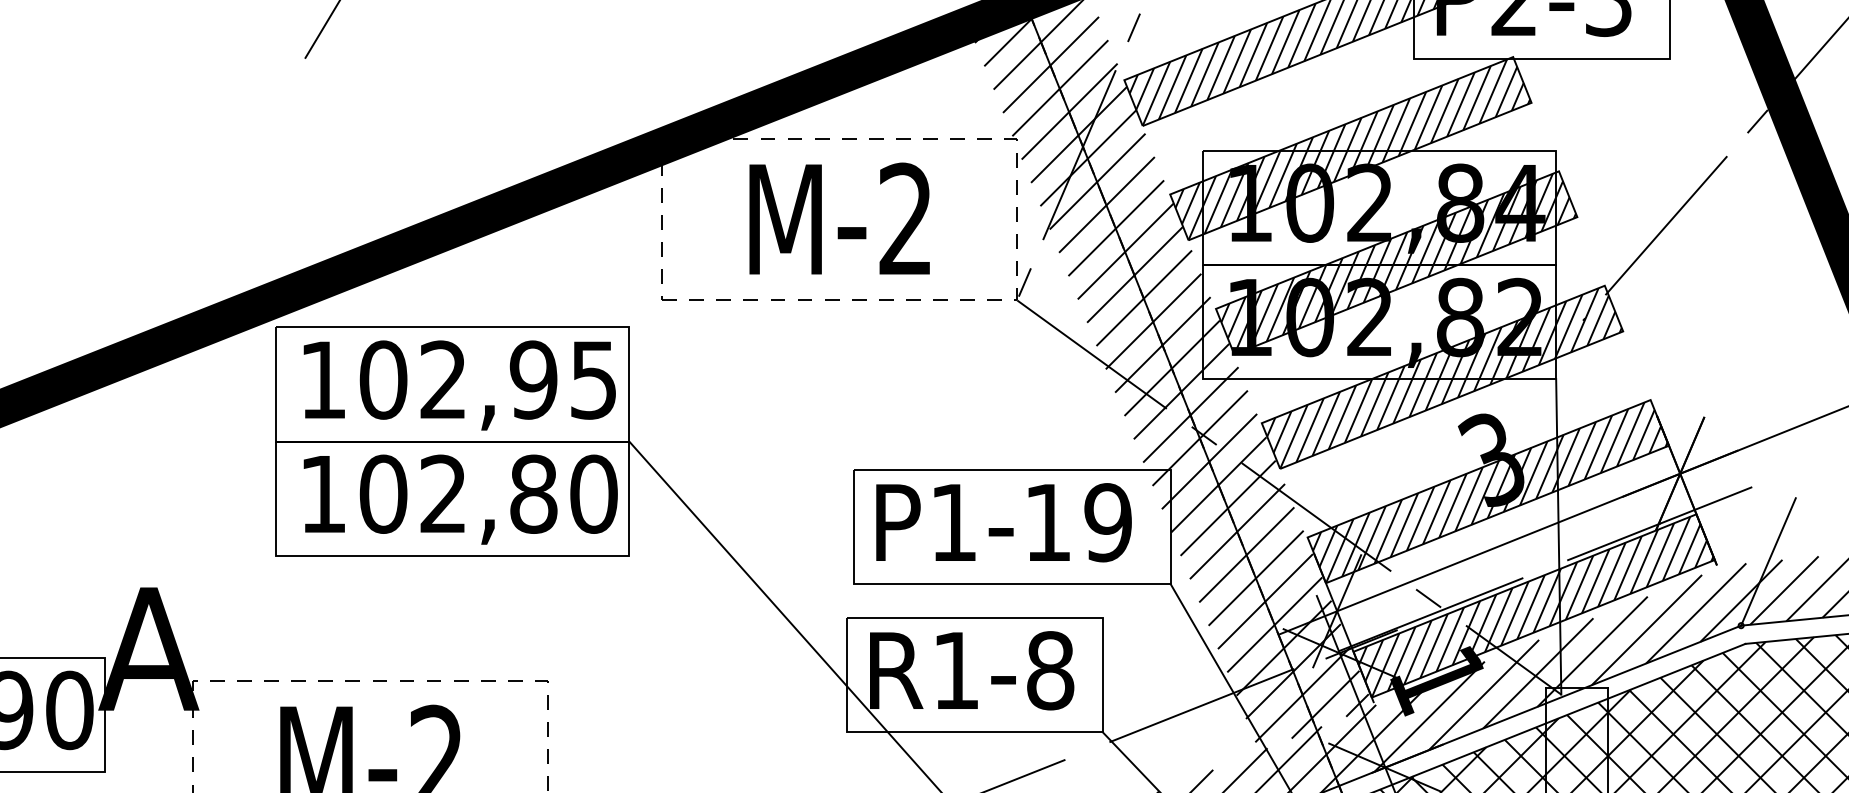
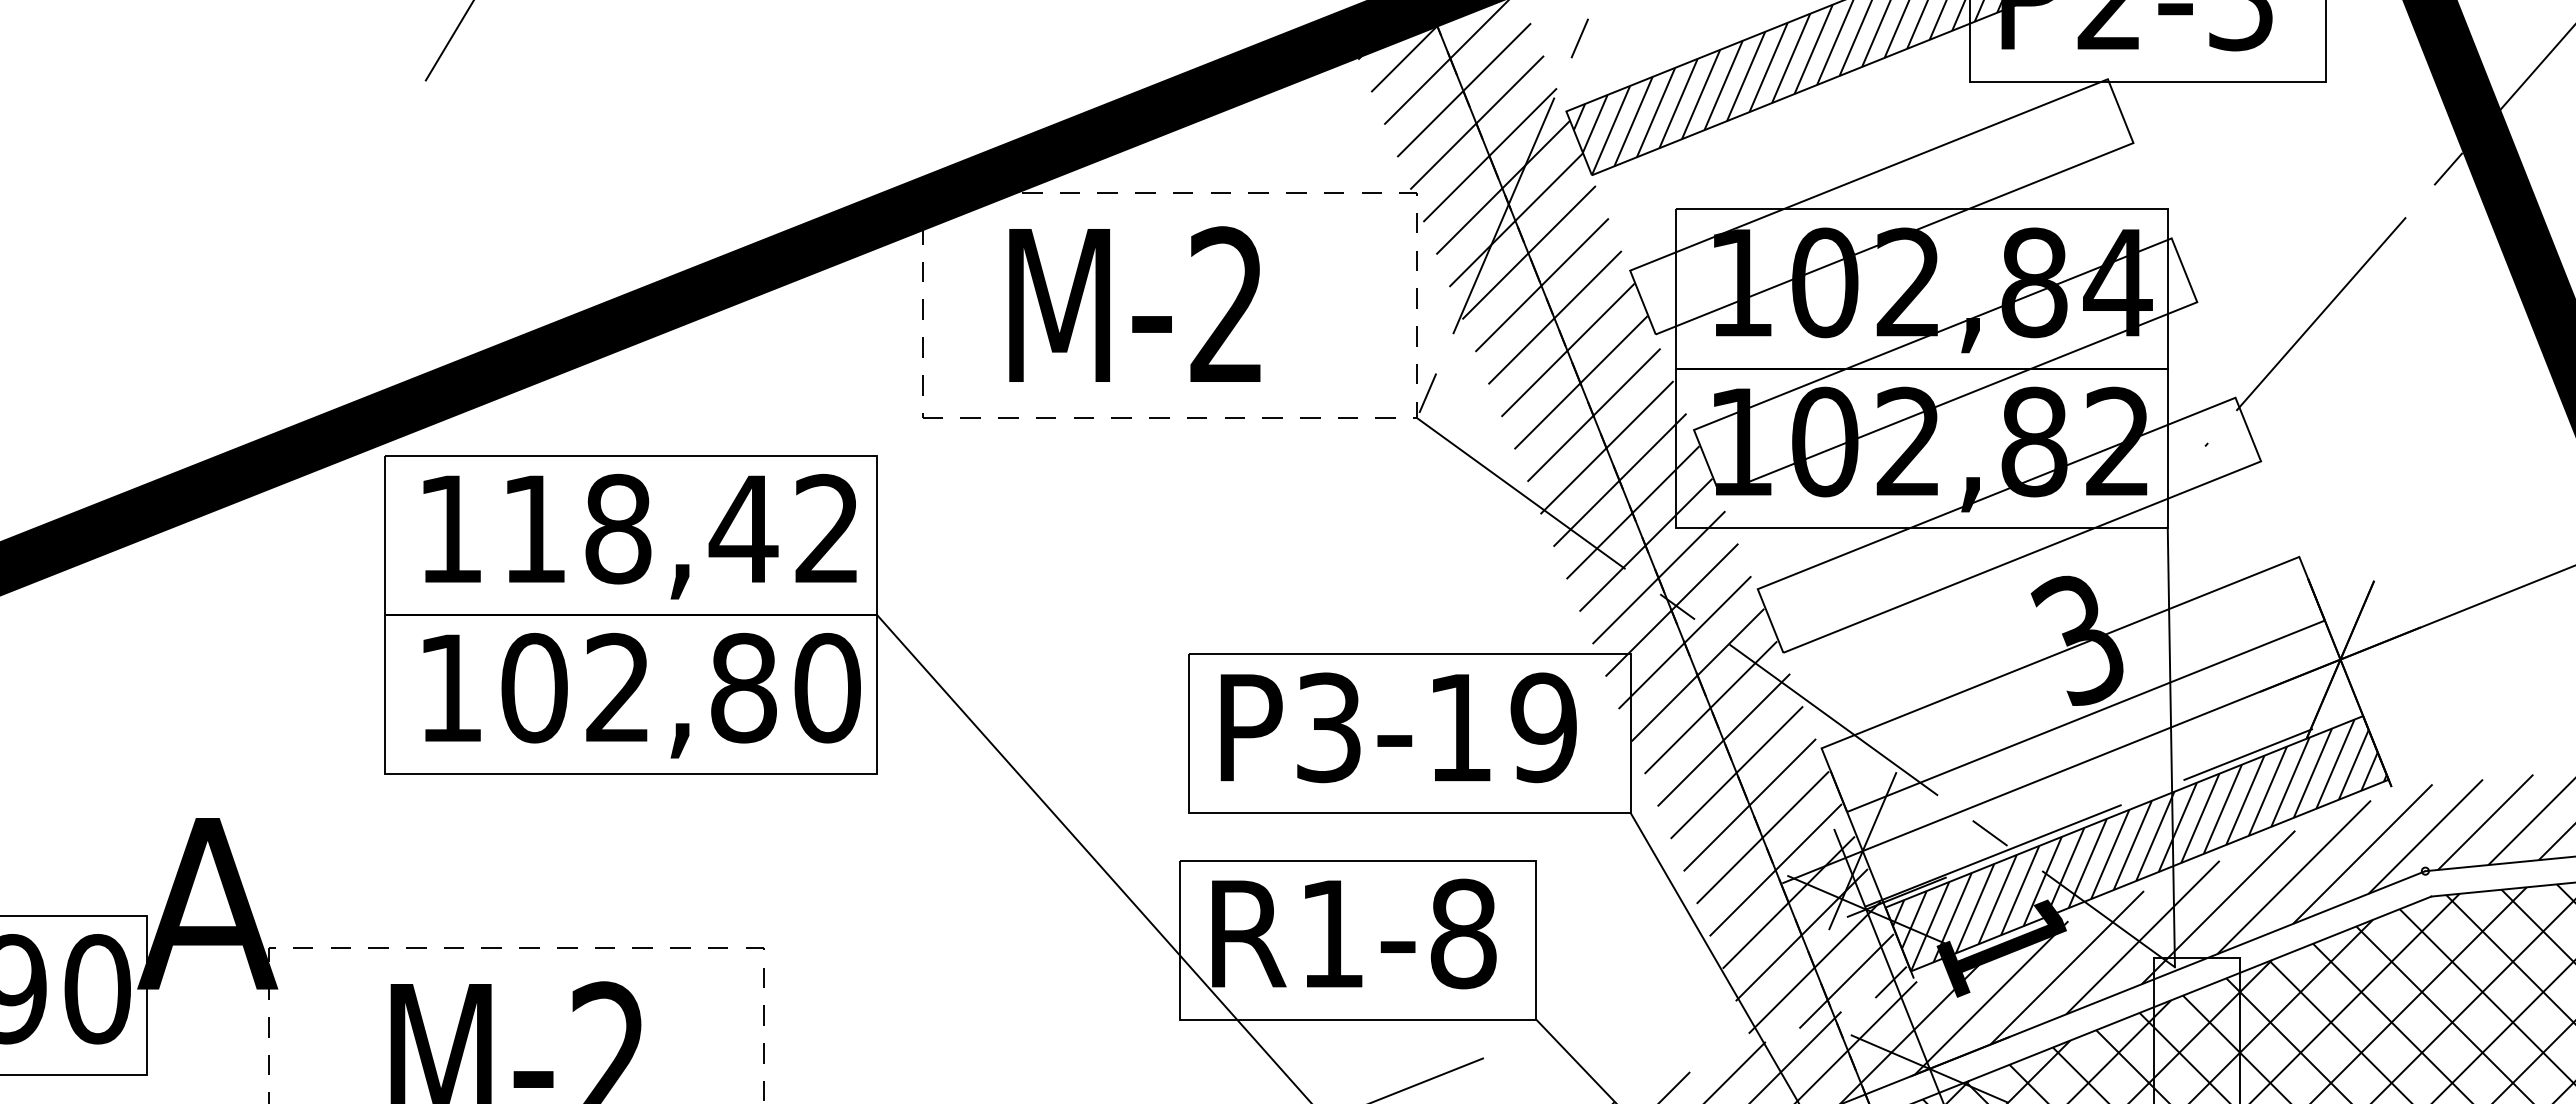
hatch: (1352, 149) -> (1884, 208), removed
text: (839, 218) -> (1134, 303), moved
hatch: (1398, 264) -> (1948, 367), removed
hatch: (1444, 378) -> (2012, 526), removed
text: (487, 379) -> (679, 528), 102,95 -> 118,42
hatch: (1489, 492) -> (2075, 685), removed
line: (1705, 505) -> (2375, 703), removed
text: (953, 522) -> (1328, 727), P1-19 -> P3-19
line: (1768, 561) -> (2463, 782), removed
line: (1201, 705) -> (1673, 982), removed

